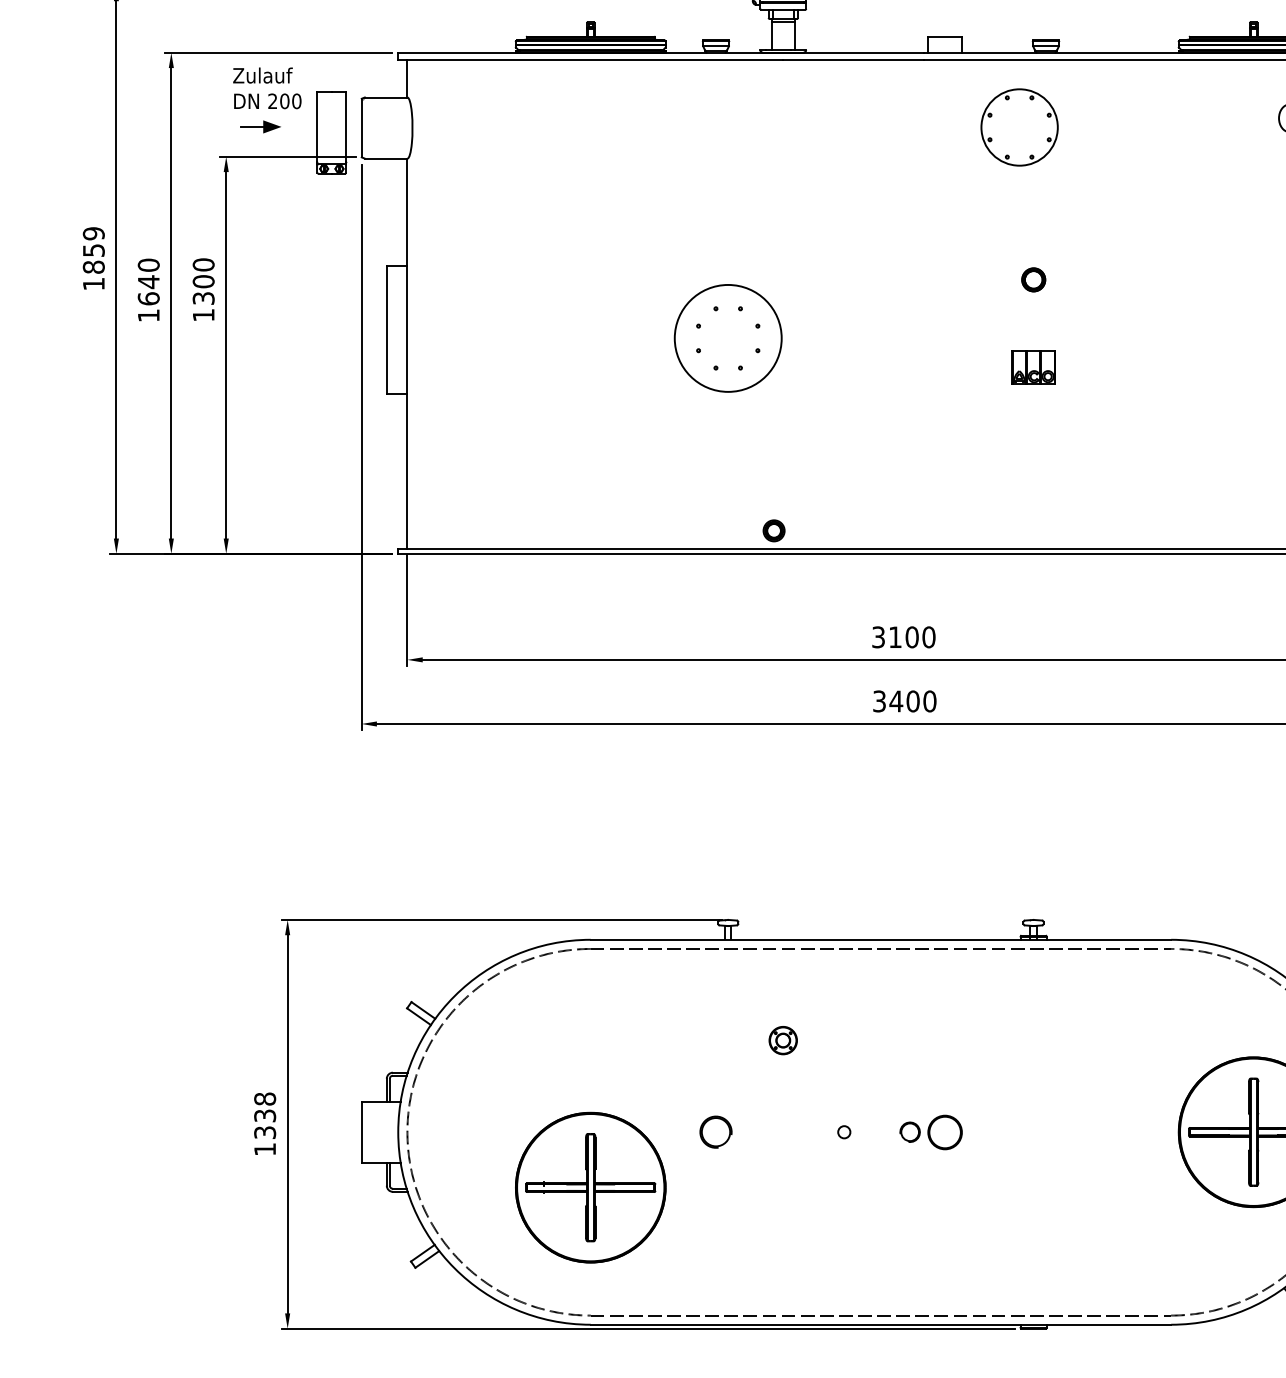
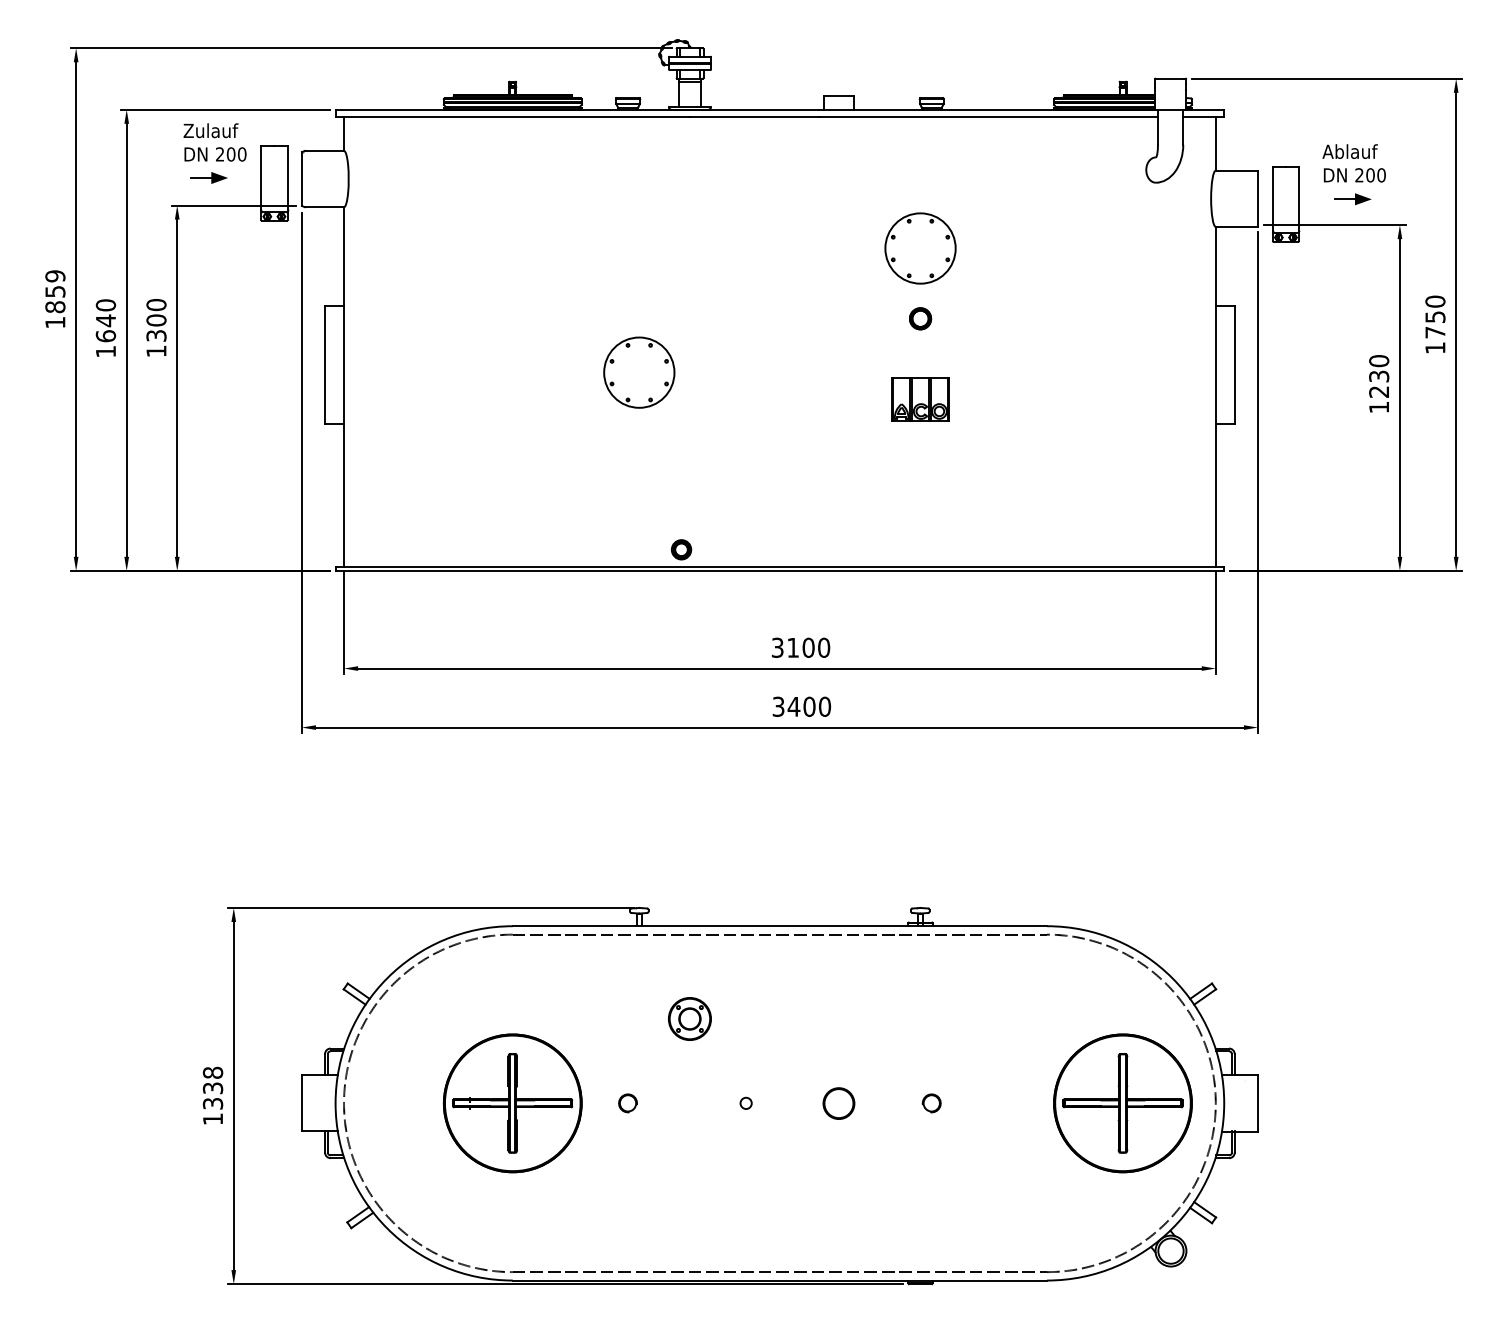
part: (1019, 127) -> (920, 248), moved
circle: (728, 338) -> (639, 372), size x0.71
part: (1033, 367) -> (920, 399), size x1.43
part: (782, 1040) -> (689, 1018), size x1.67
part: (715, 1132) -> (627, 1103), size x0.62
part: (909, 1132) -> (931, 1103), moved
part: (590, 1187) -> (512, 1103), moved

